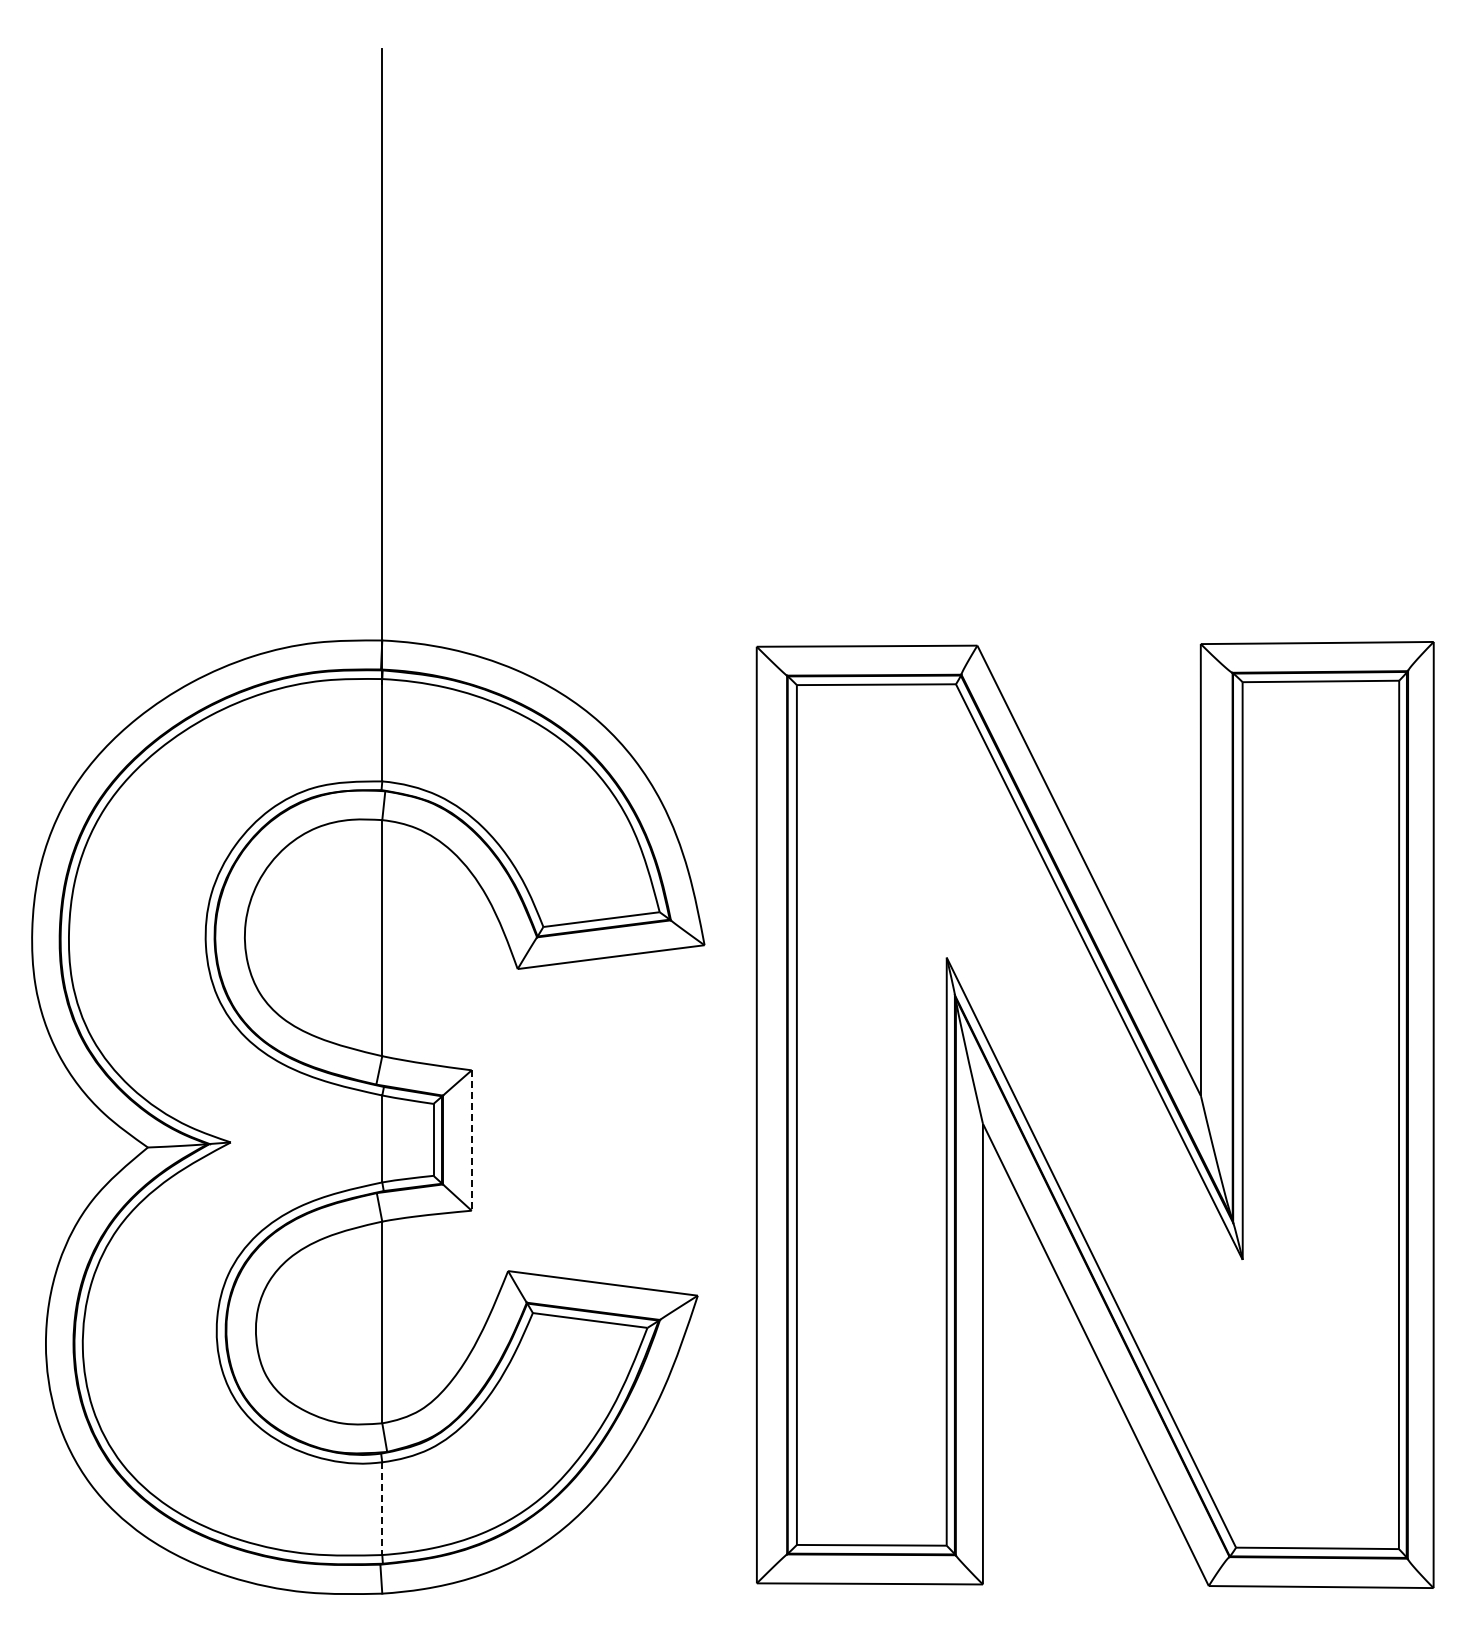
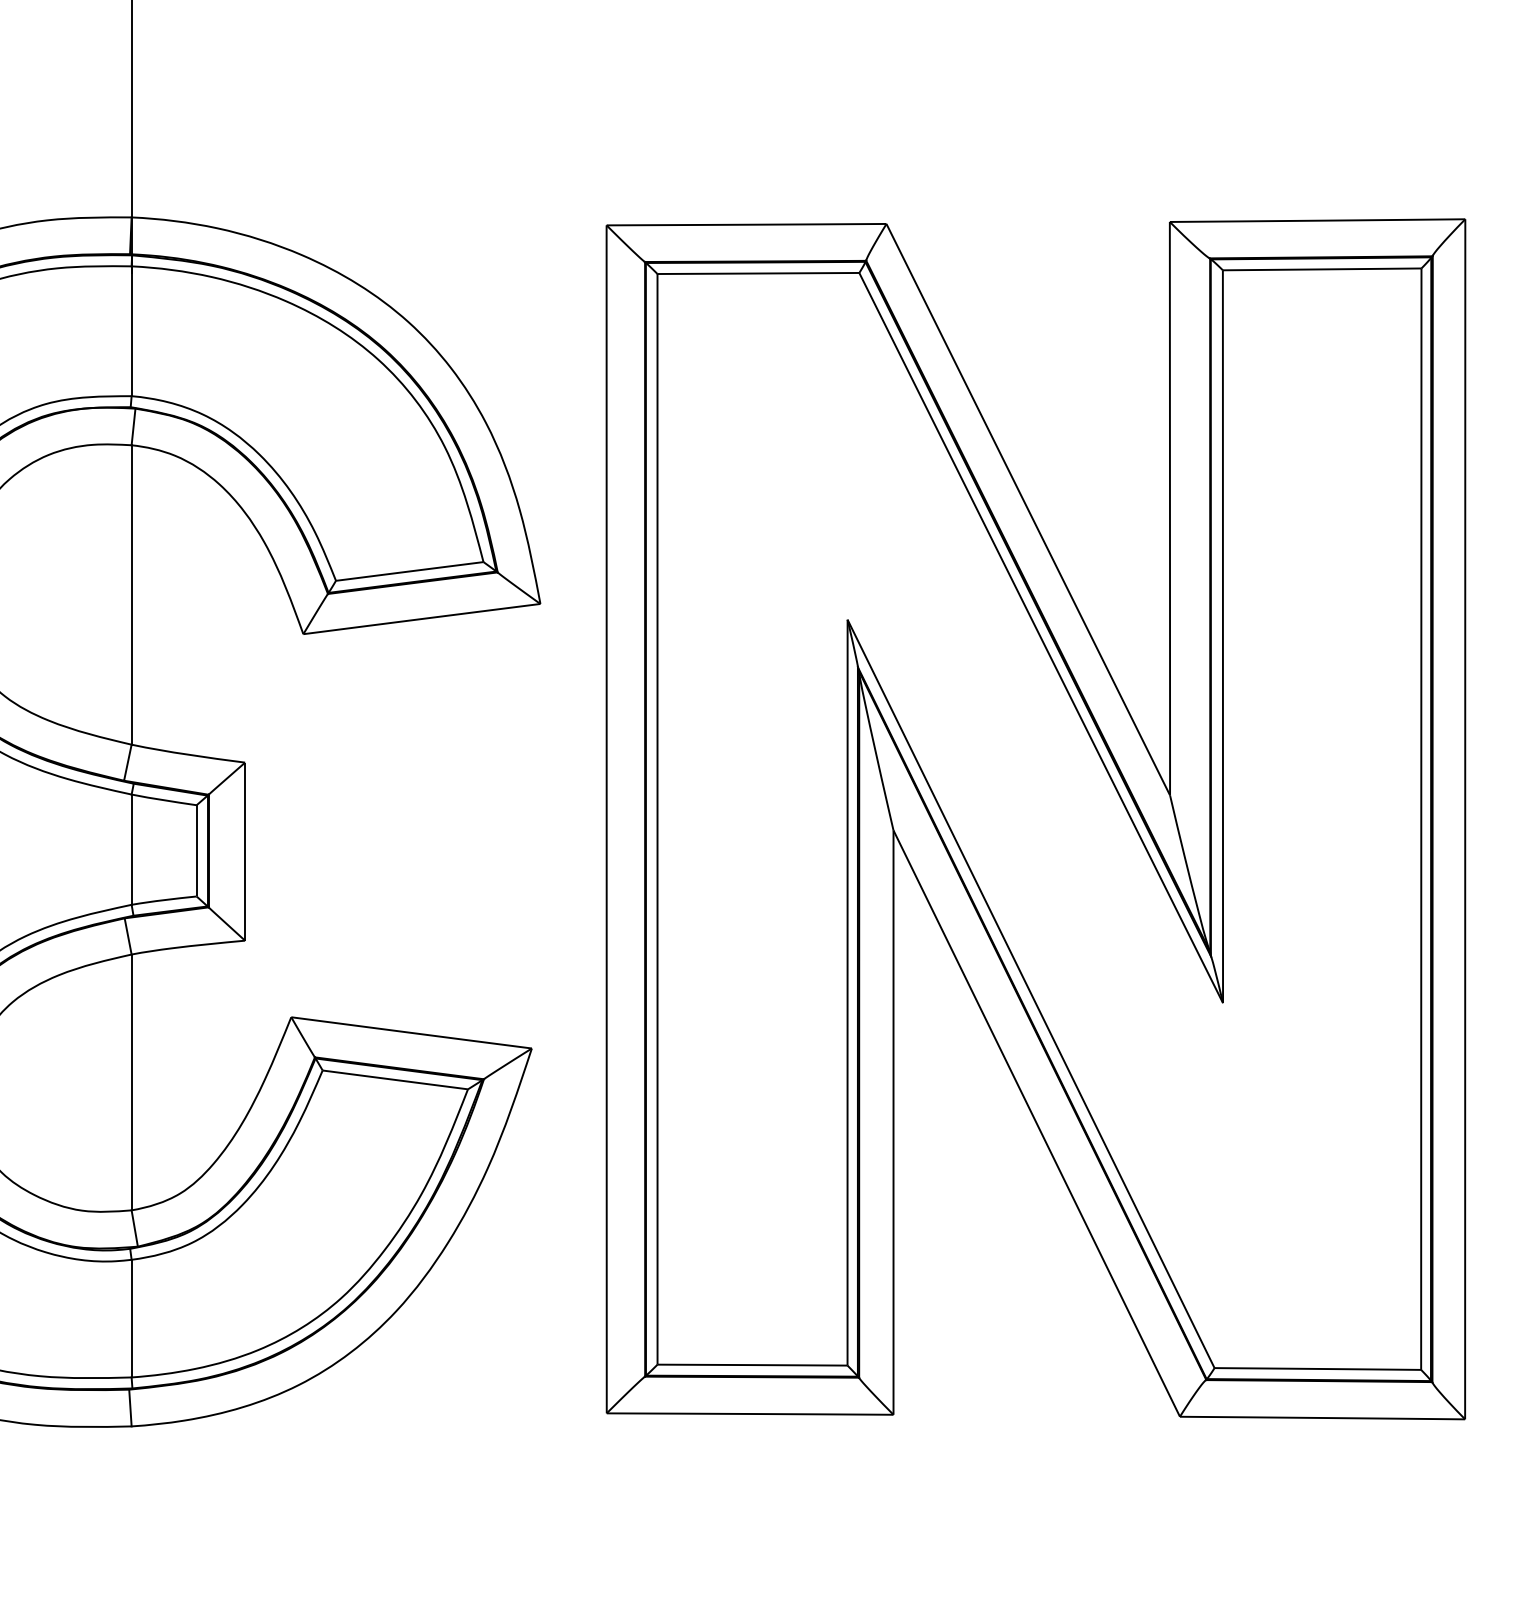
line: (471, 1140) -> (244, 851), dashed -> solid
line: (382, 1509) -> (131, 1319), dashed -> solid

